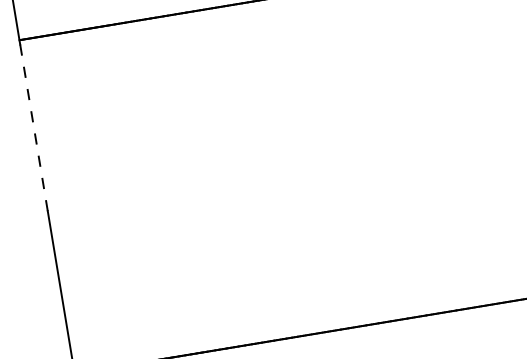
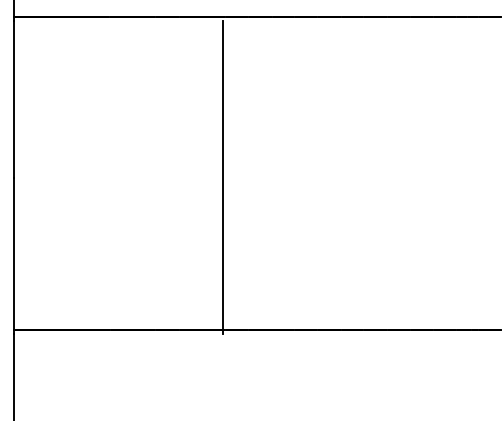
line: (34, 127) -> (14, 98), dashed -> solid
line: (270, 174) -> (223, 177), added

